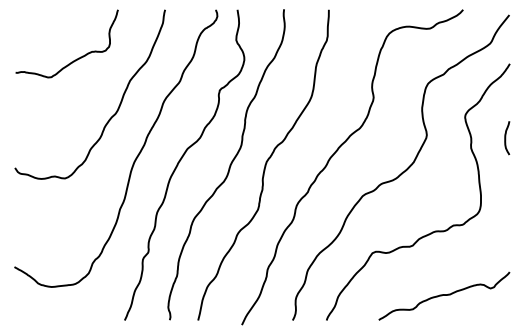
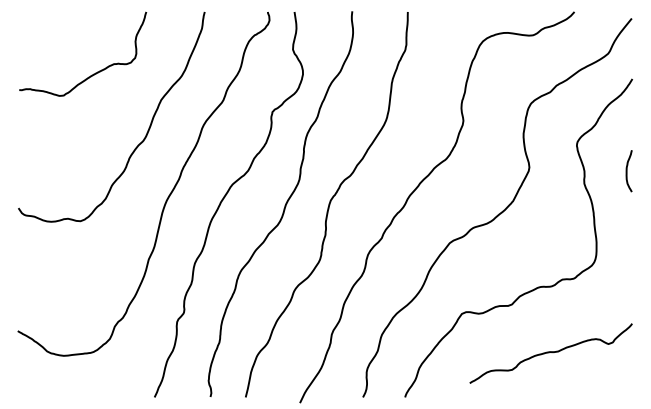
curve: (444, 295) -> (551, 352), moved

